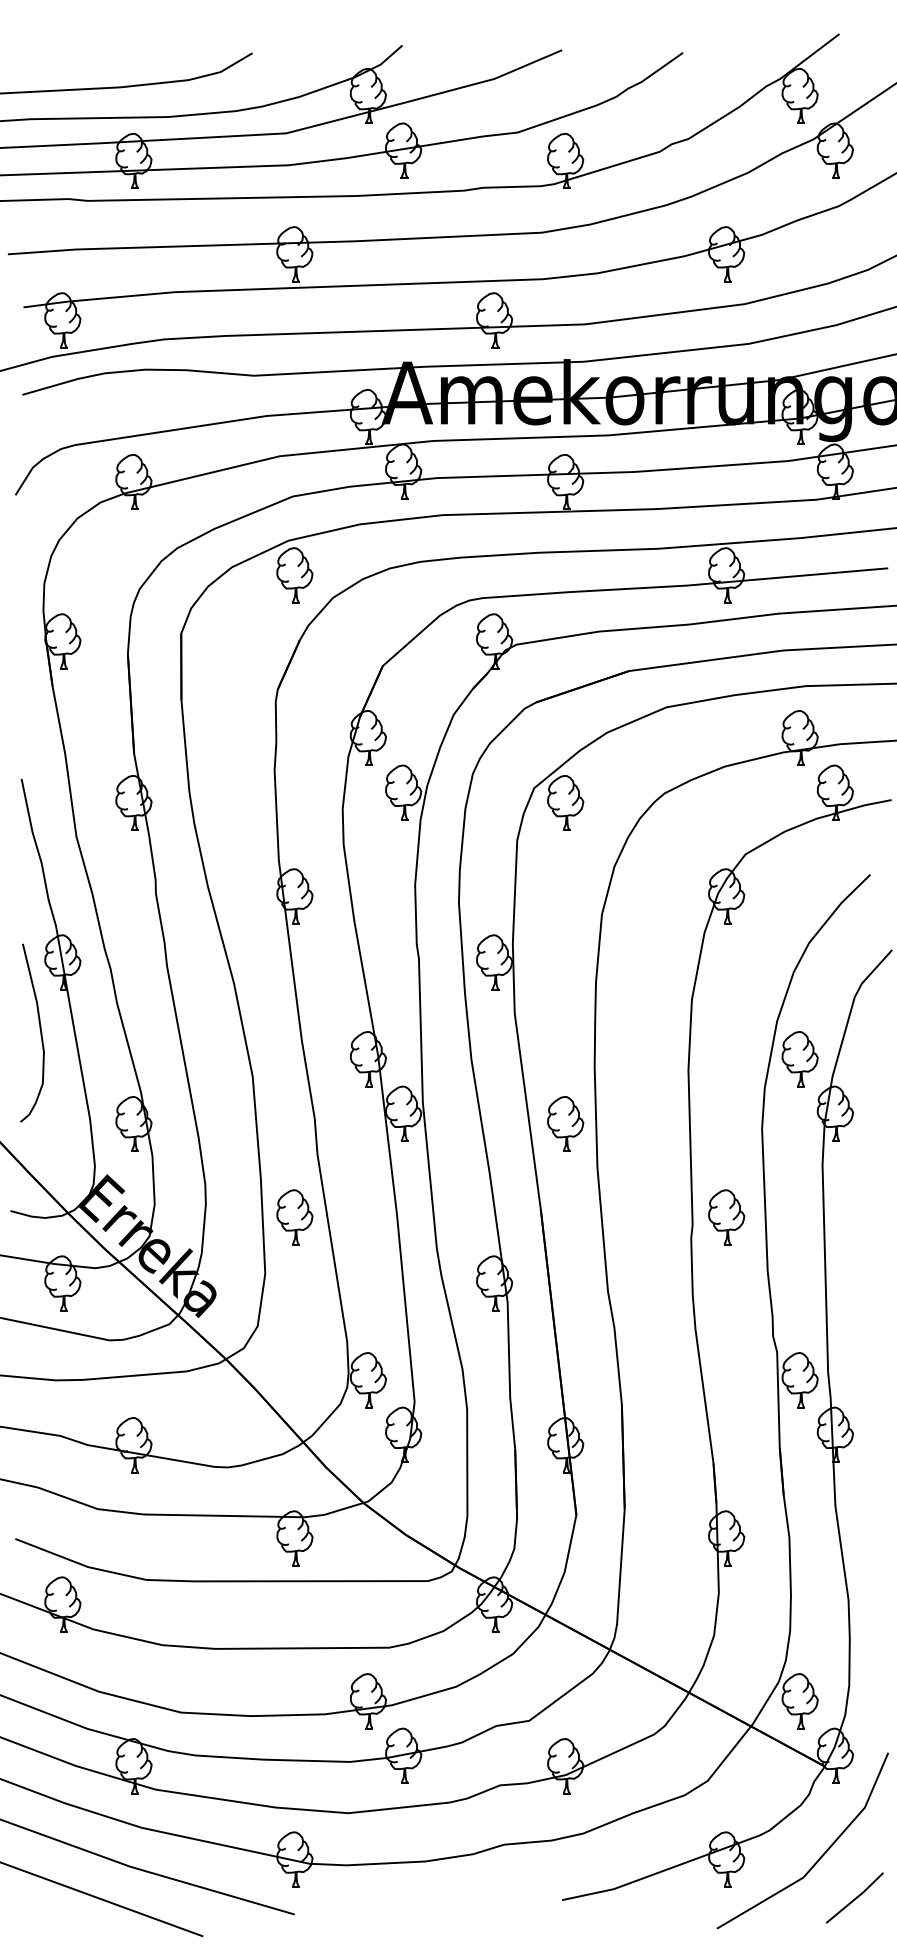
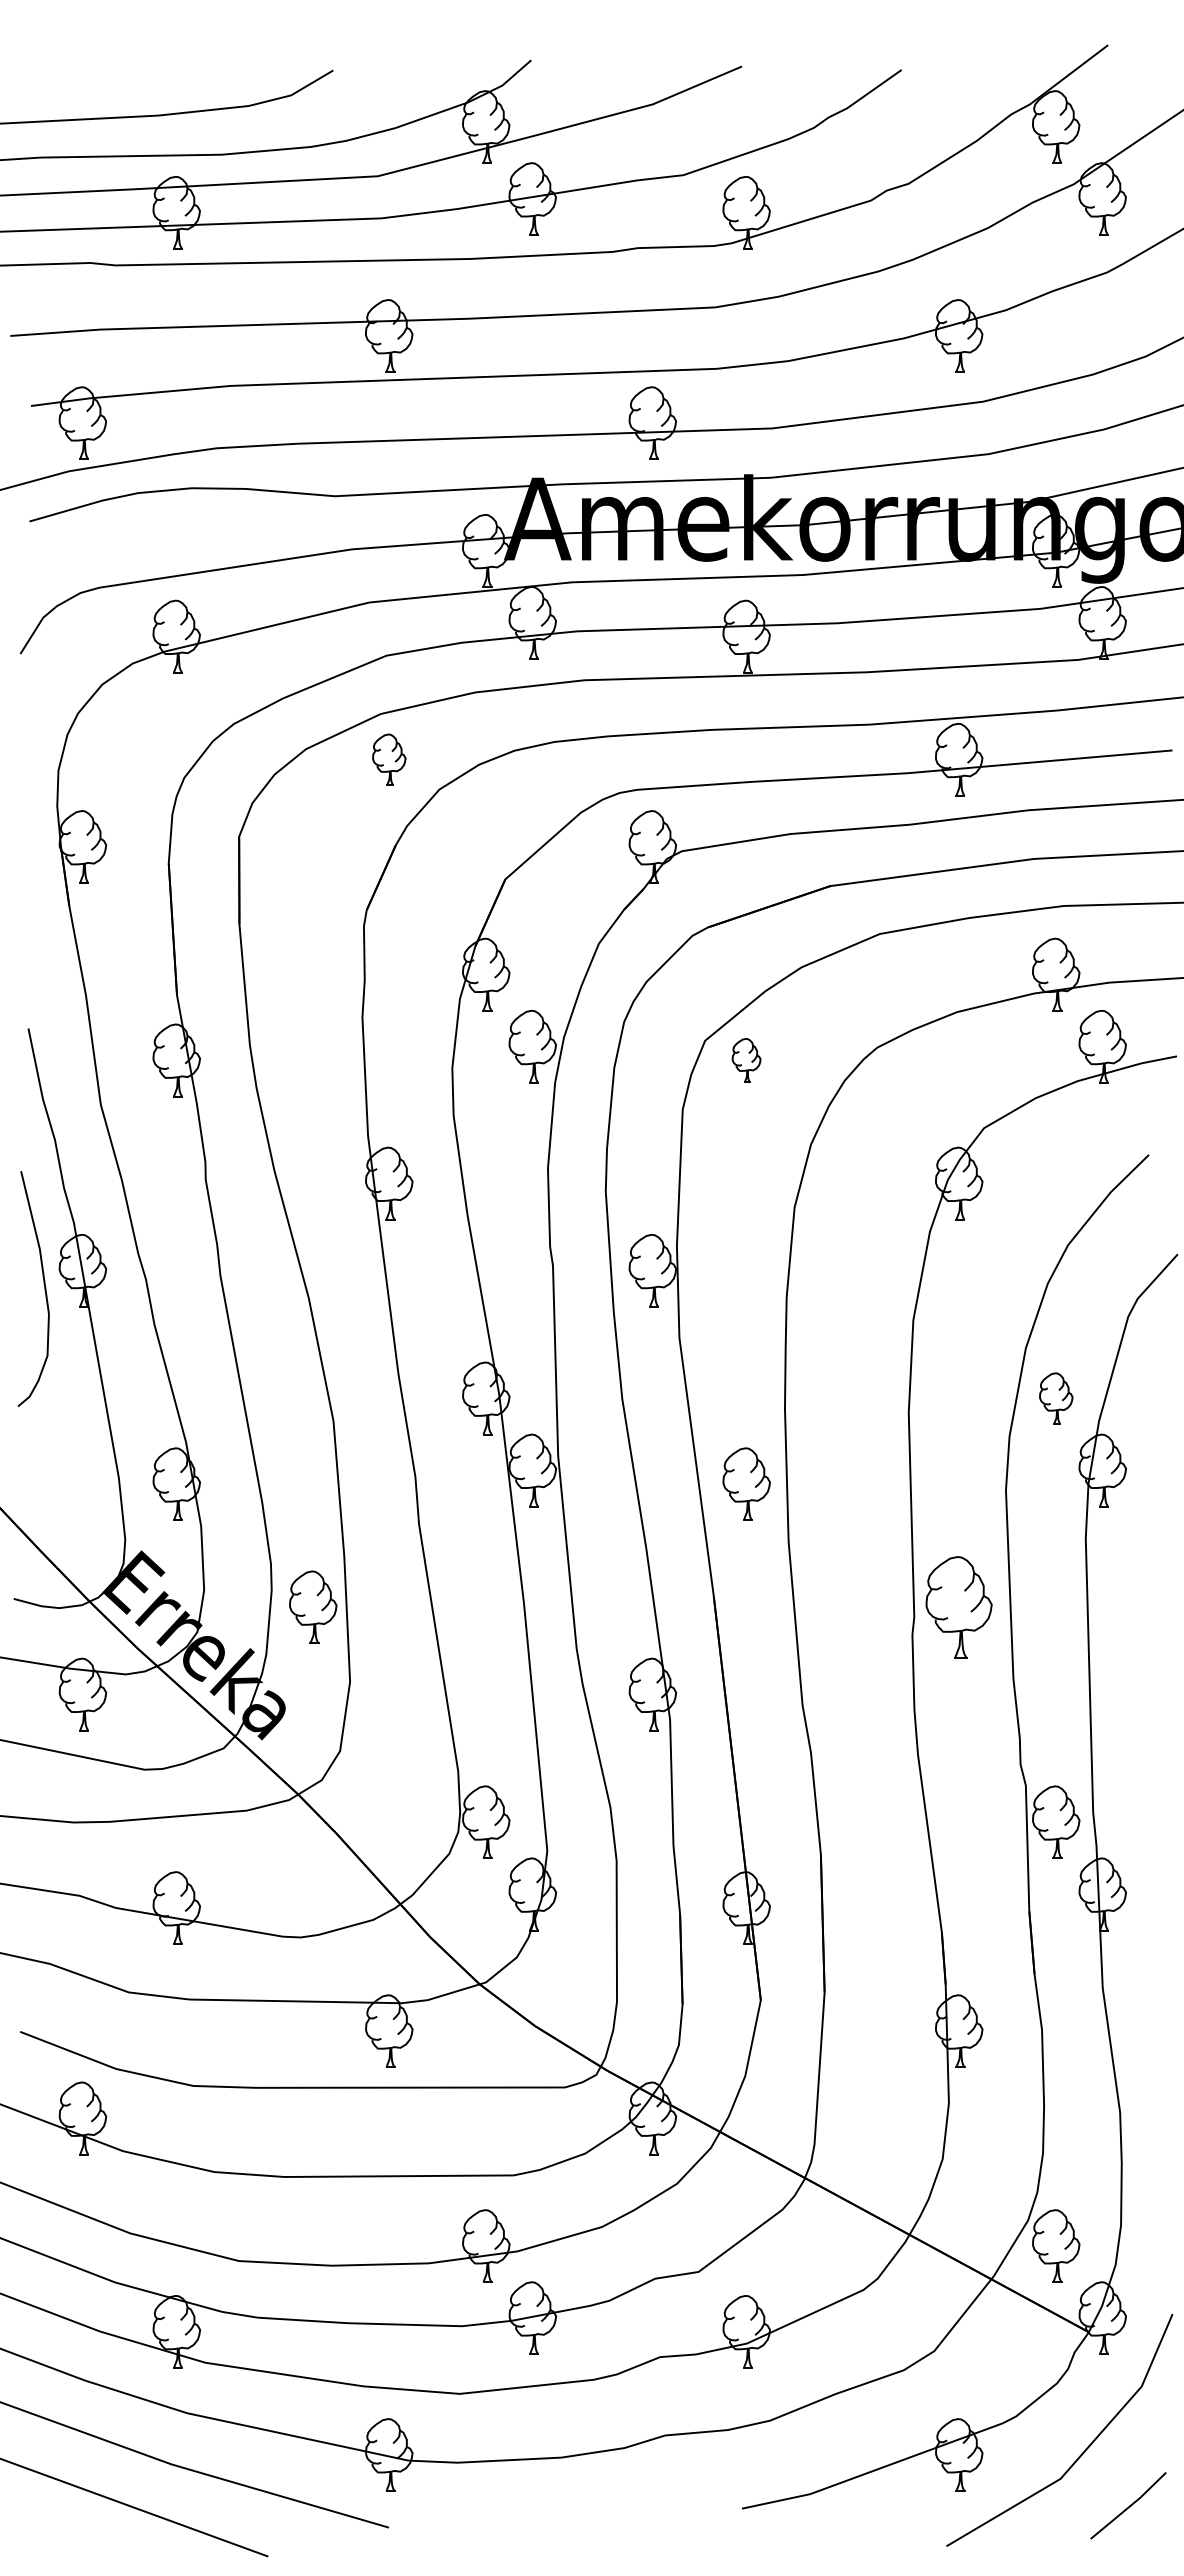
part: (295, 575) -> (389, 759), size x0.7
part: (565, 803) -> (746, 1060), size x0.6
curve: (39, 1029) -> (43, 1284), moved
part: (800, 1059) -> (1056, 1398), size x0.7
part: (295, 1216) -> (313, 1606), moved
part: (726, 1217) -> (959, 1607), size x1.4

